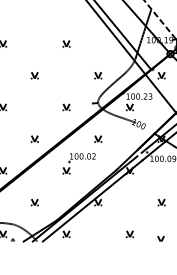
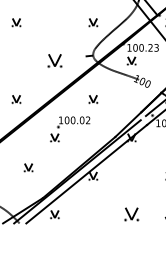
part: (66, 107) -> (54, 61), size x1.6
part: (34, 202) -> (28, 167), moved
part: (129, 234) -> (131, 214), size x1.6

